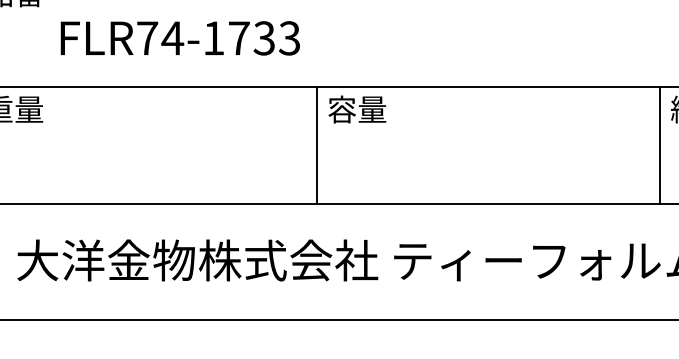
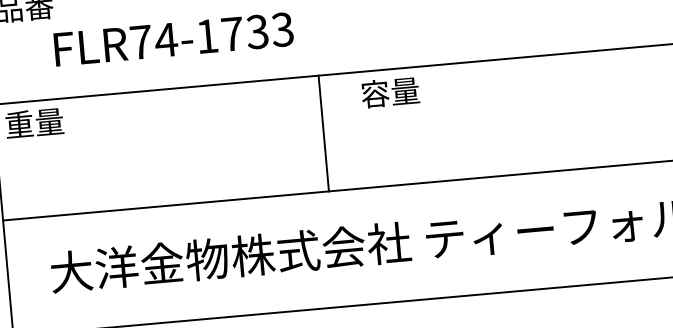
text: (179, 38) -> (173, 39), moved
text: (357, 109) -> (390, 92), moved
line: (317, 145) -> (323, 133), moved

